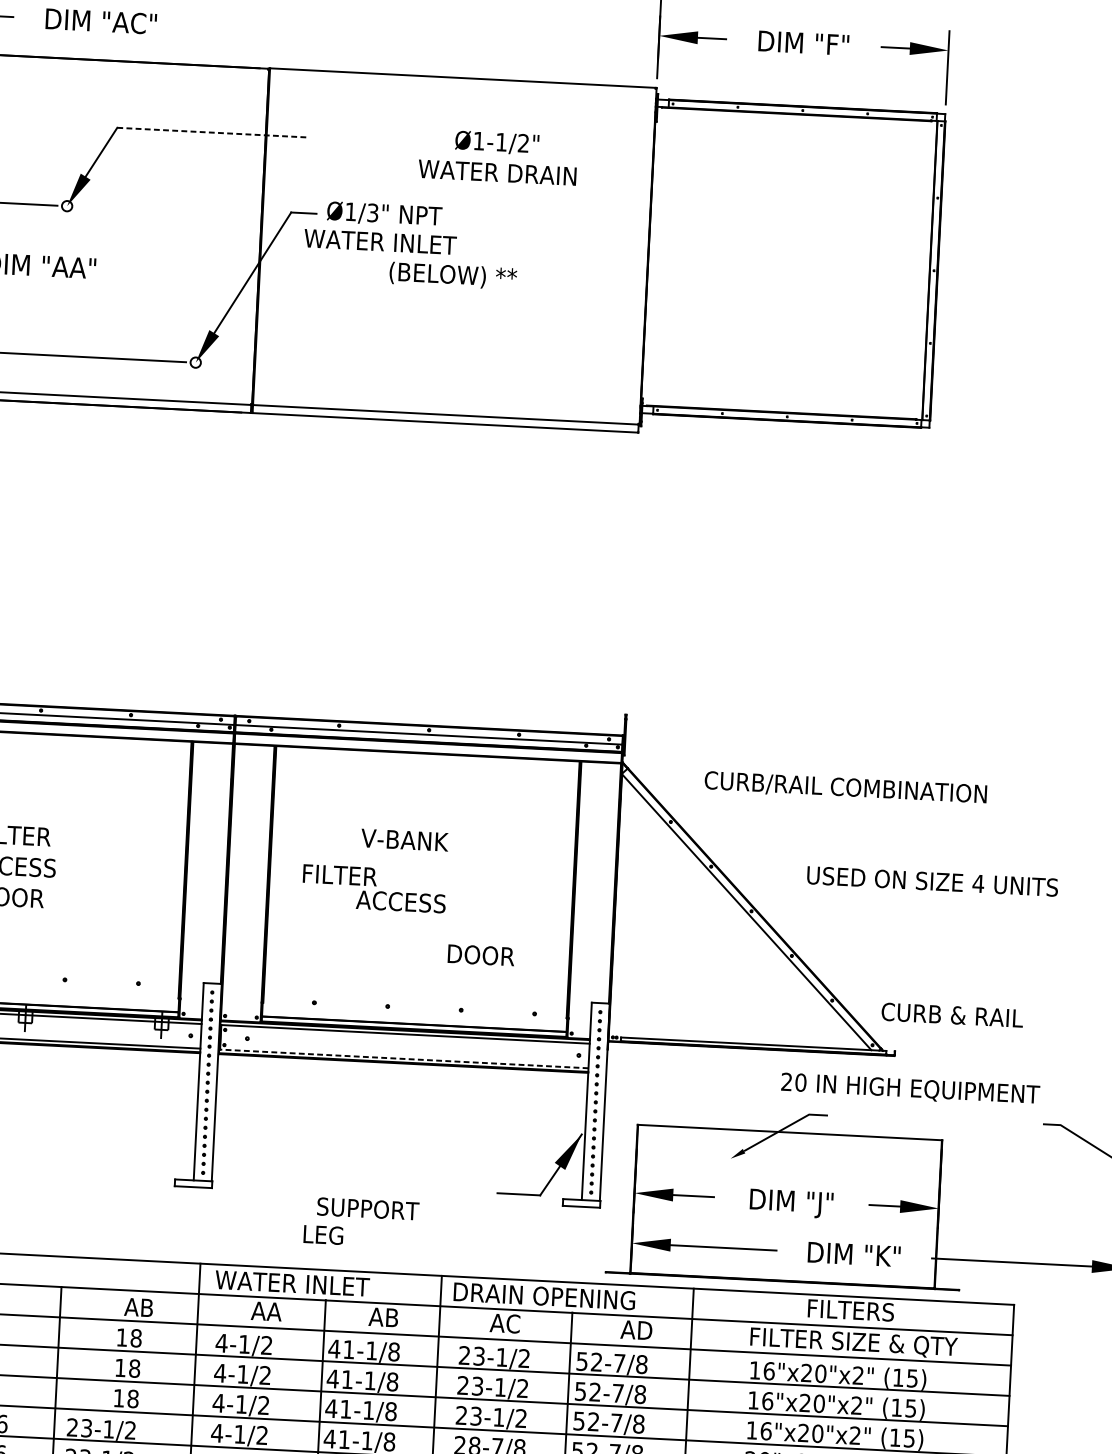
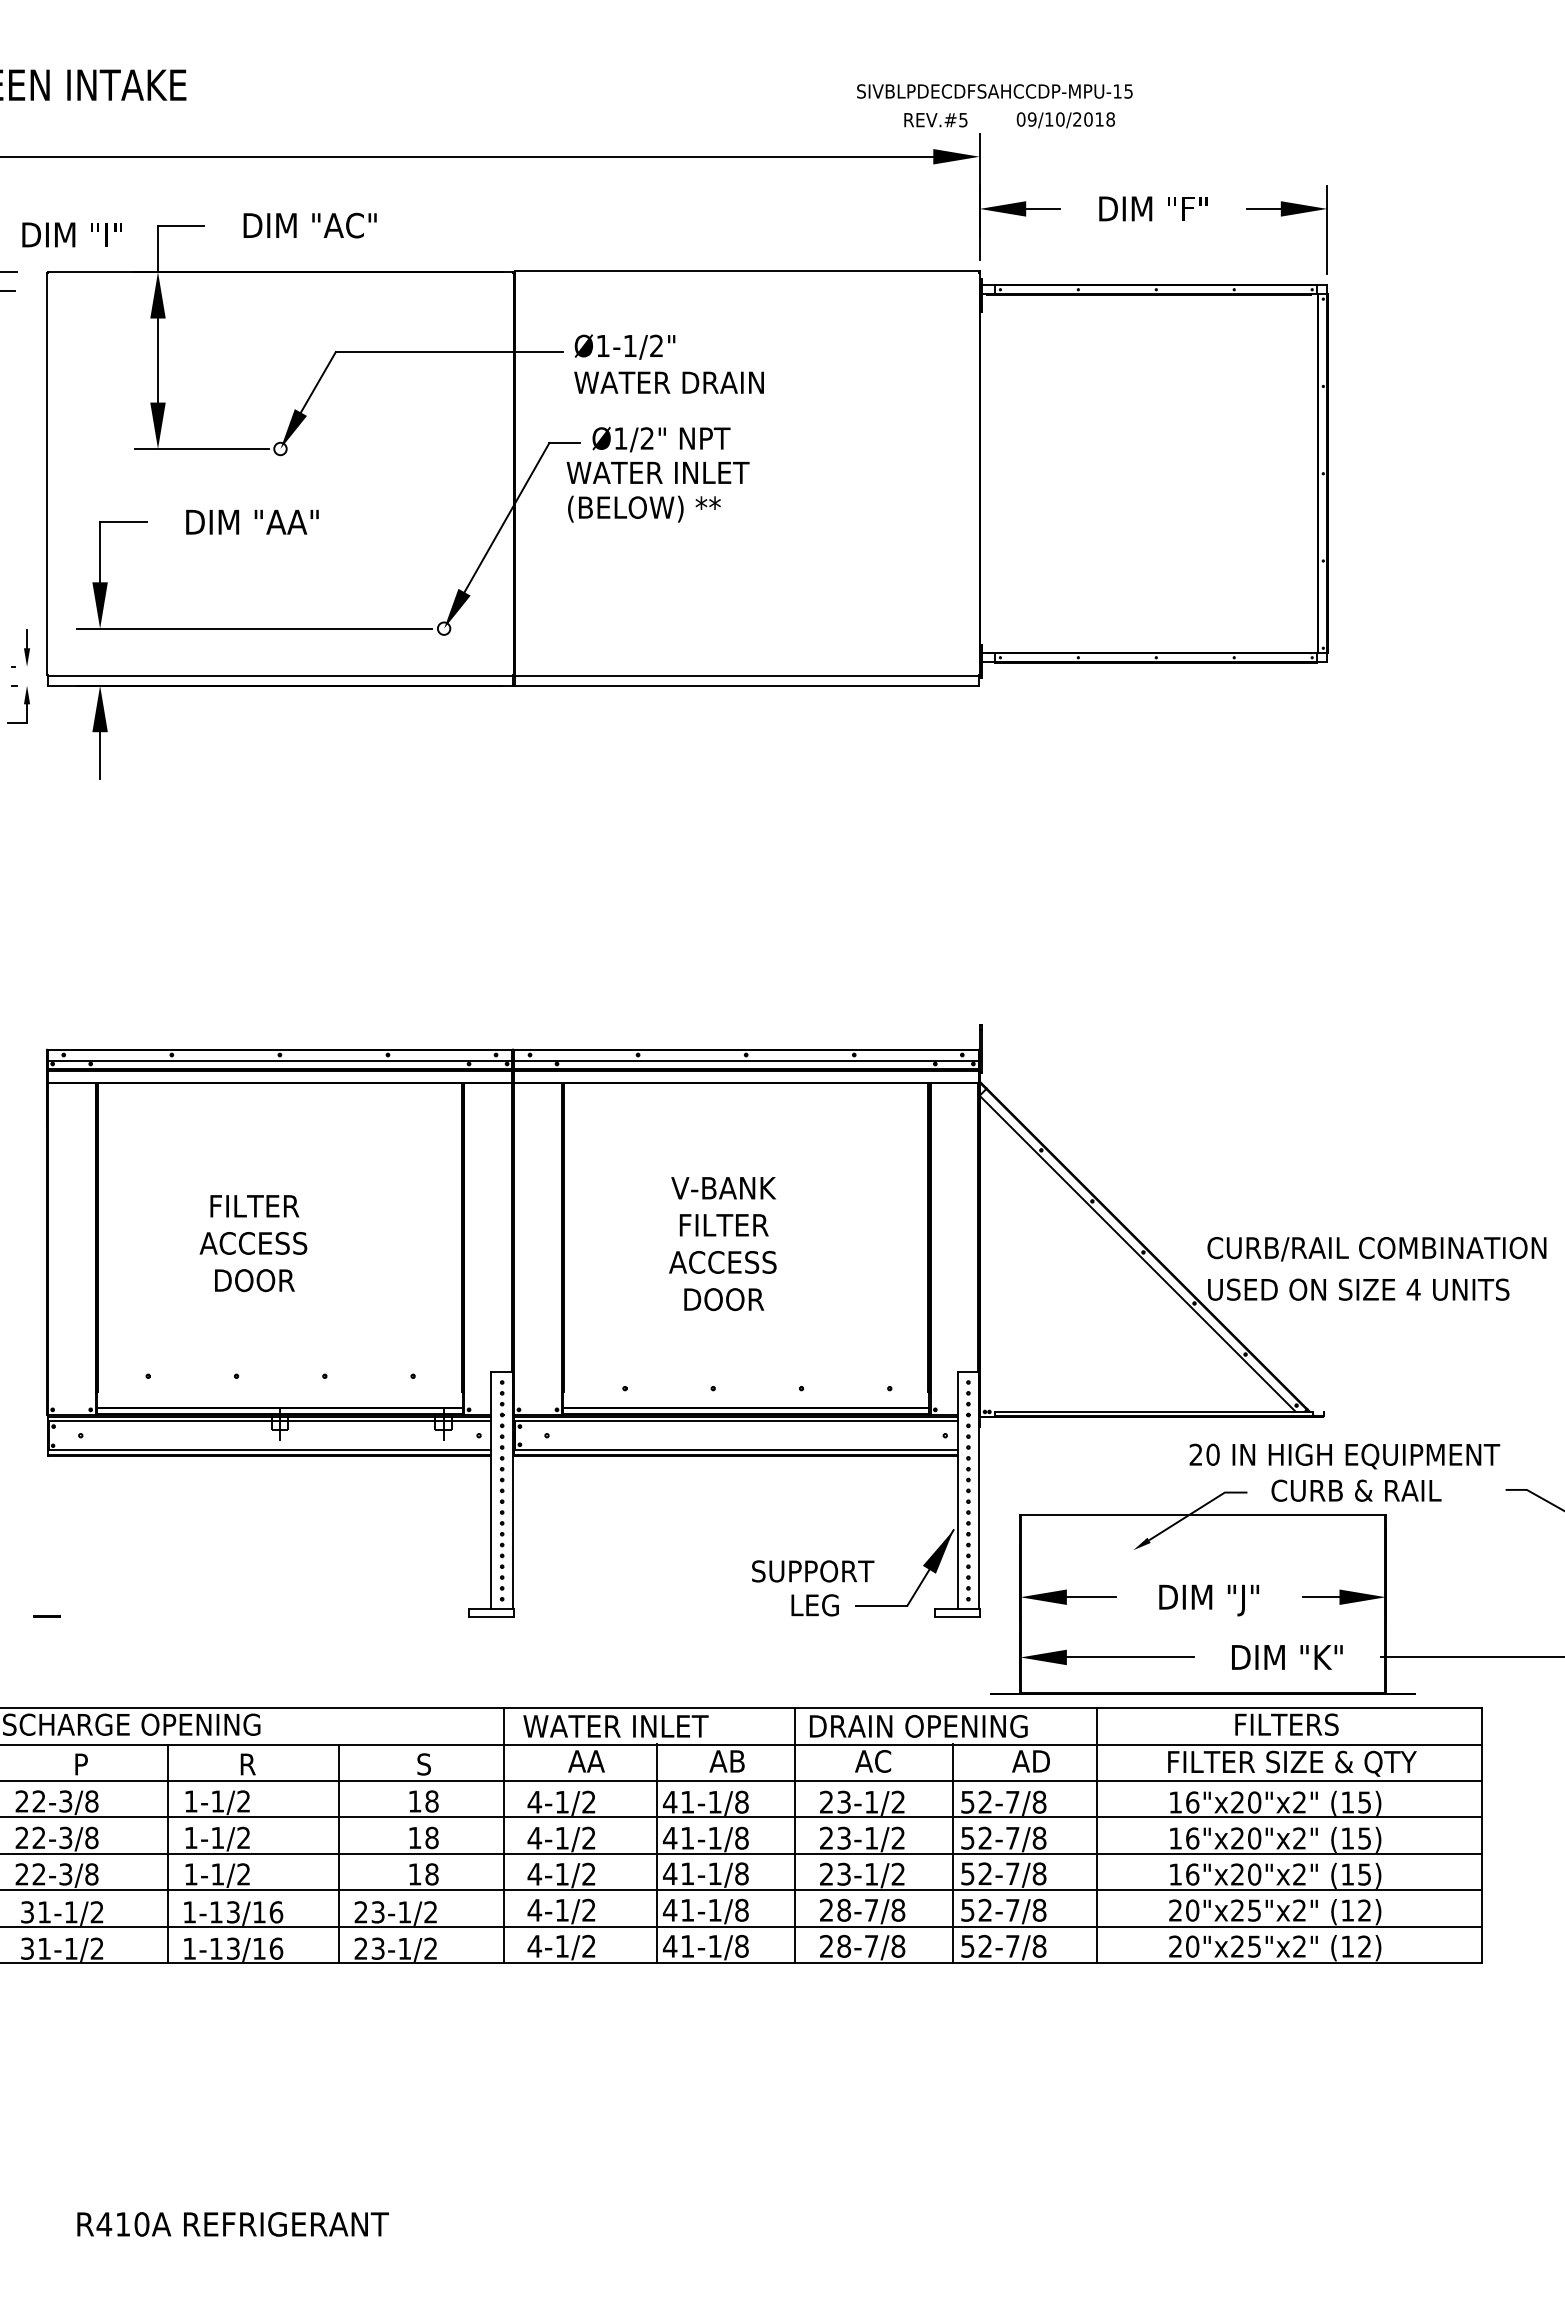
line: (211, 132) -> (449, 352), dashed -> solid
text: (496, 142) -> (624, 346), moved
text: (496, 172) -> (668, 382), moved
text: (372, 212) -> (646, 438), Ø1/3" -> Ø1/2"
text: (453, 275) -> (644, 508), moved
text: (845, 788) -> (1376, 1249), moved
text: (339, 875) -> (723, 1225), moved
text: (932, 881) -> (1358, 1289), moved
text: (481, 955) -> (724, 1299), moved
text: (952, 1014) -> (1356, 1490), moved
line: (403, 1058) -> (735, 1450), dashed -> solid
text: (368, 1209) -> (813, 1571), moved
text: (322, 1235) -> (814, 1605), moved
text: (139, 1307) -> (433, 1764), AB -> S

